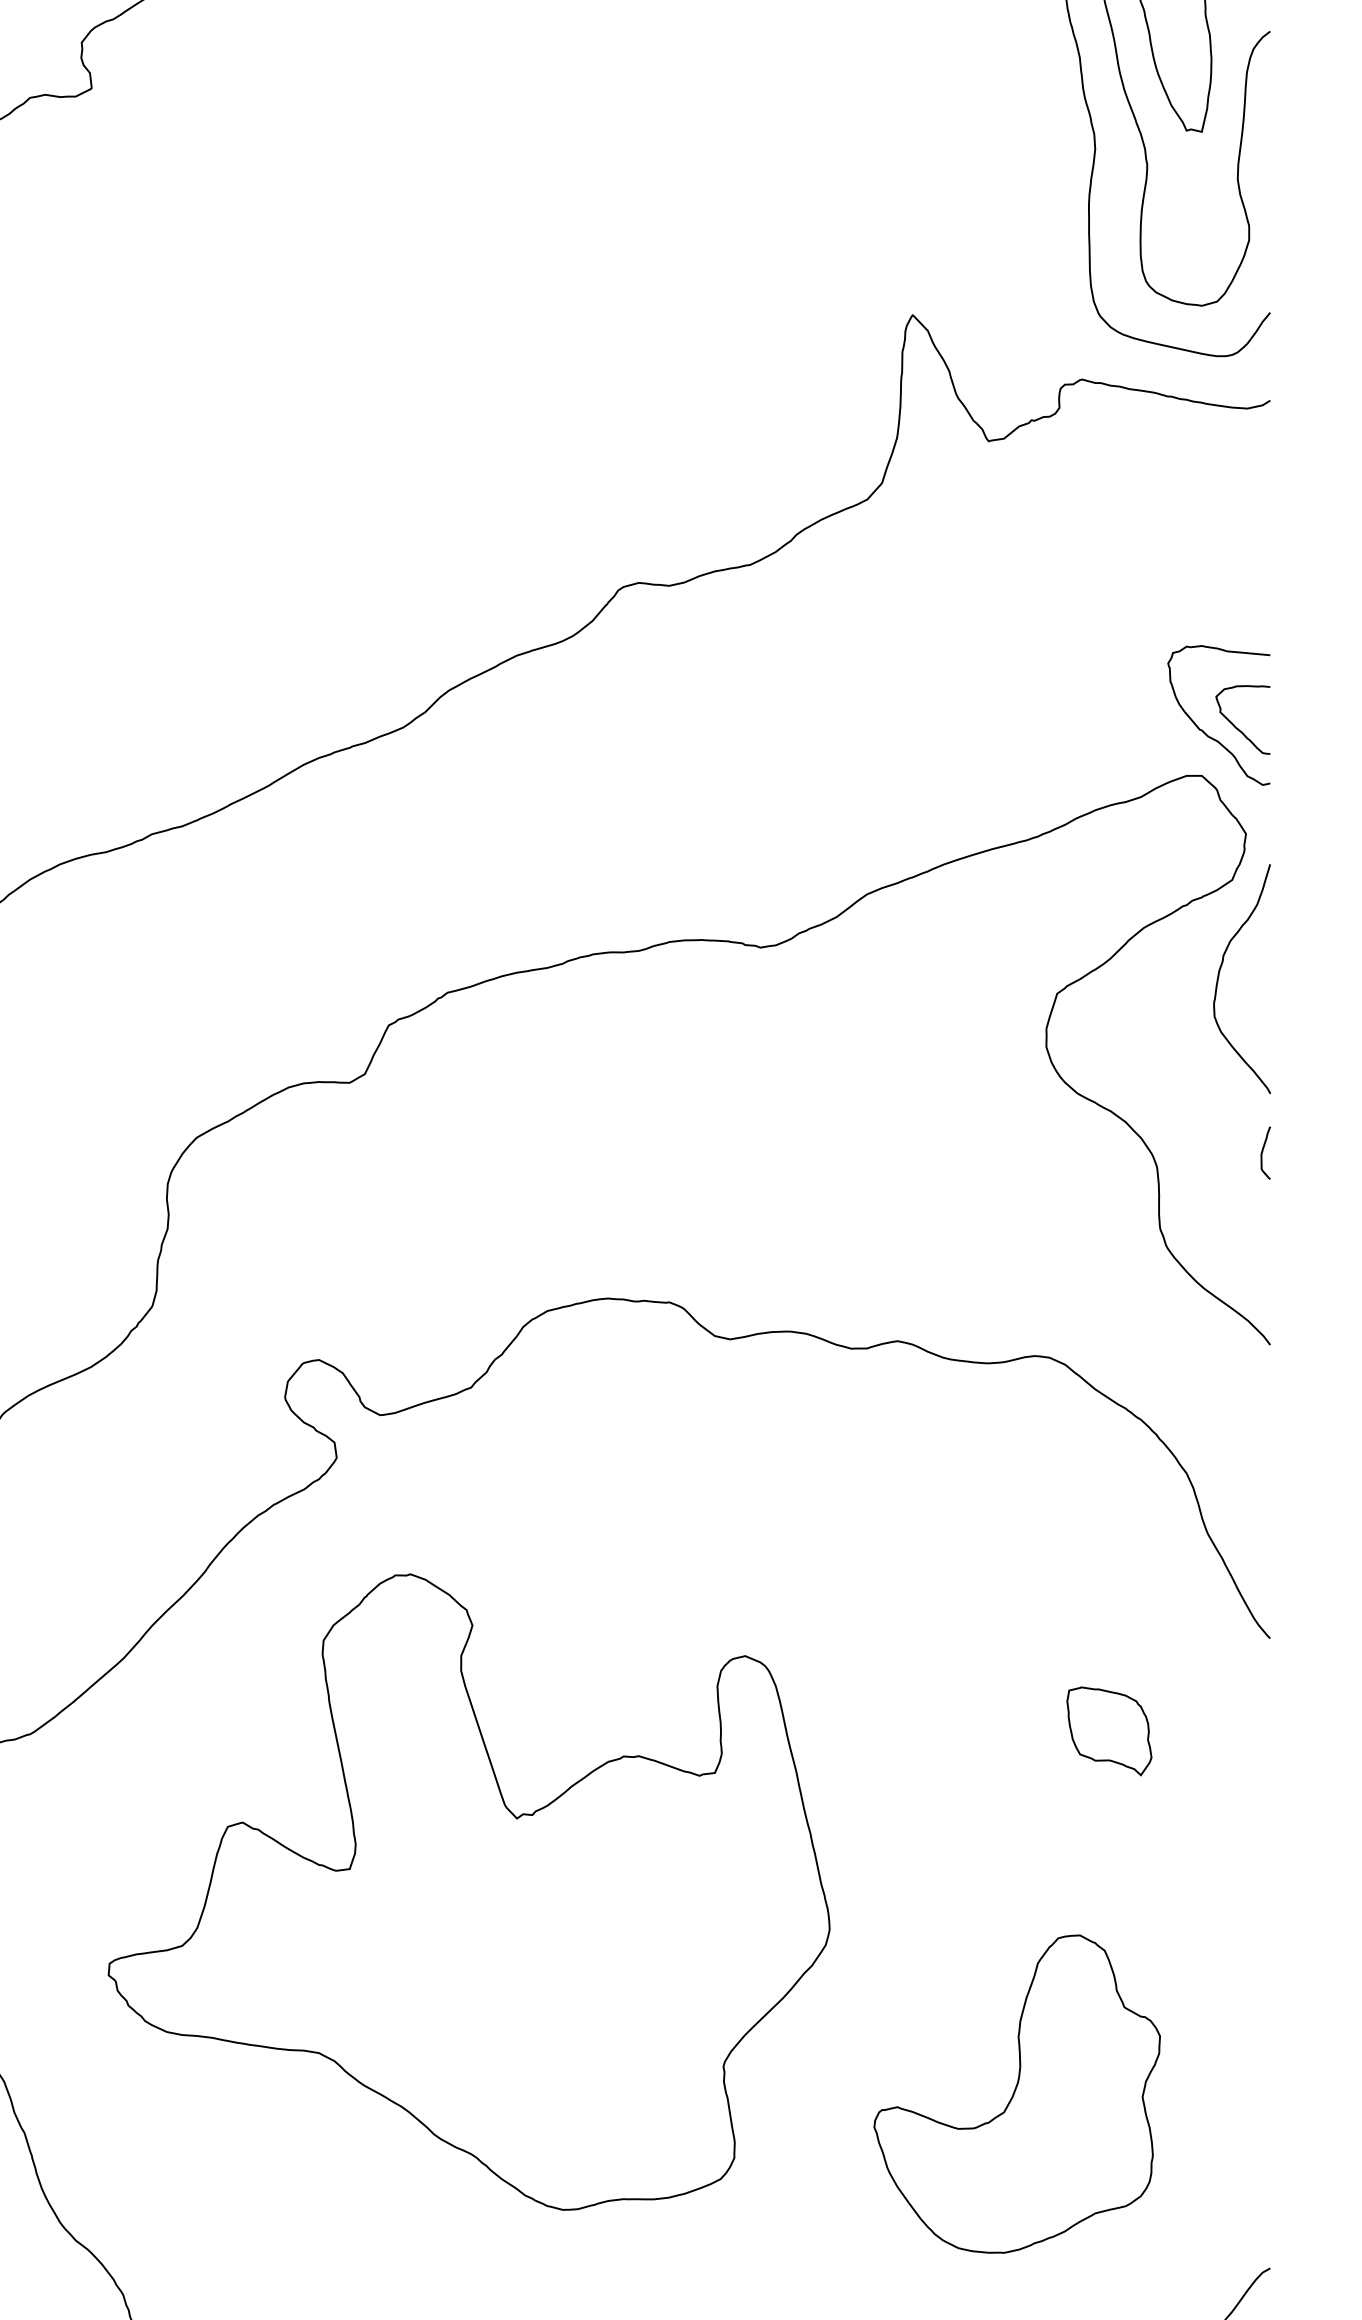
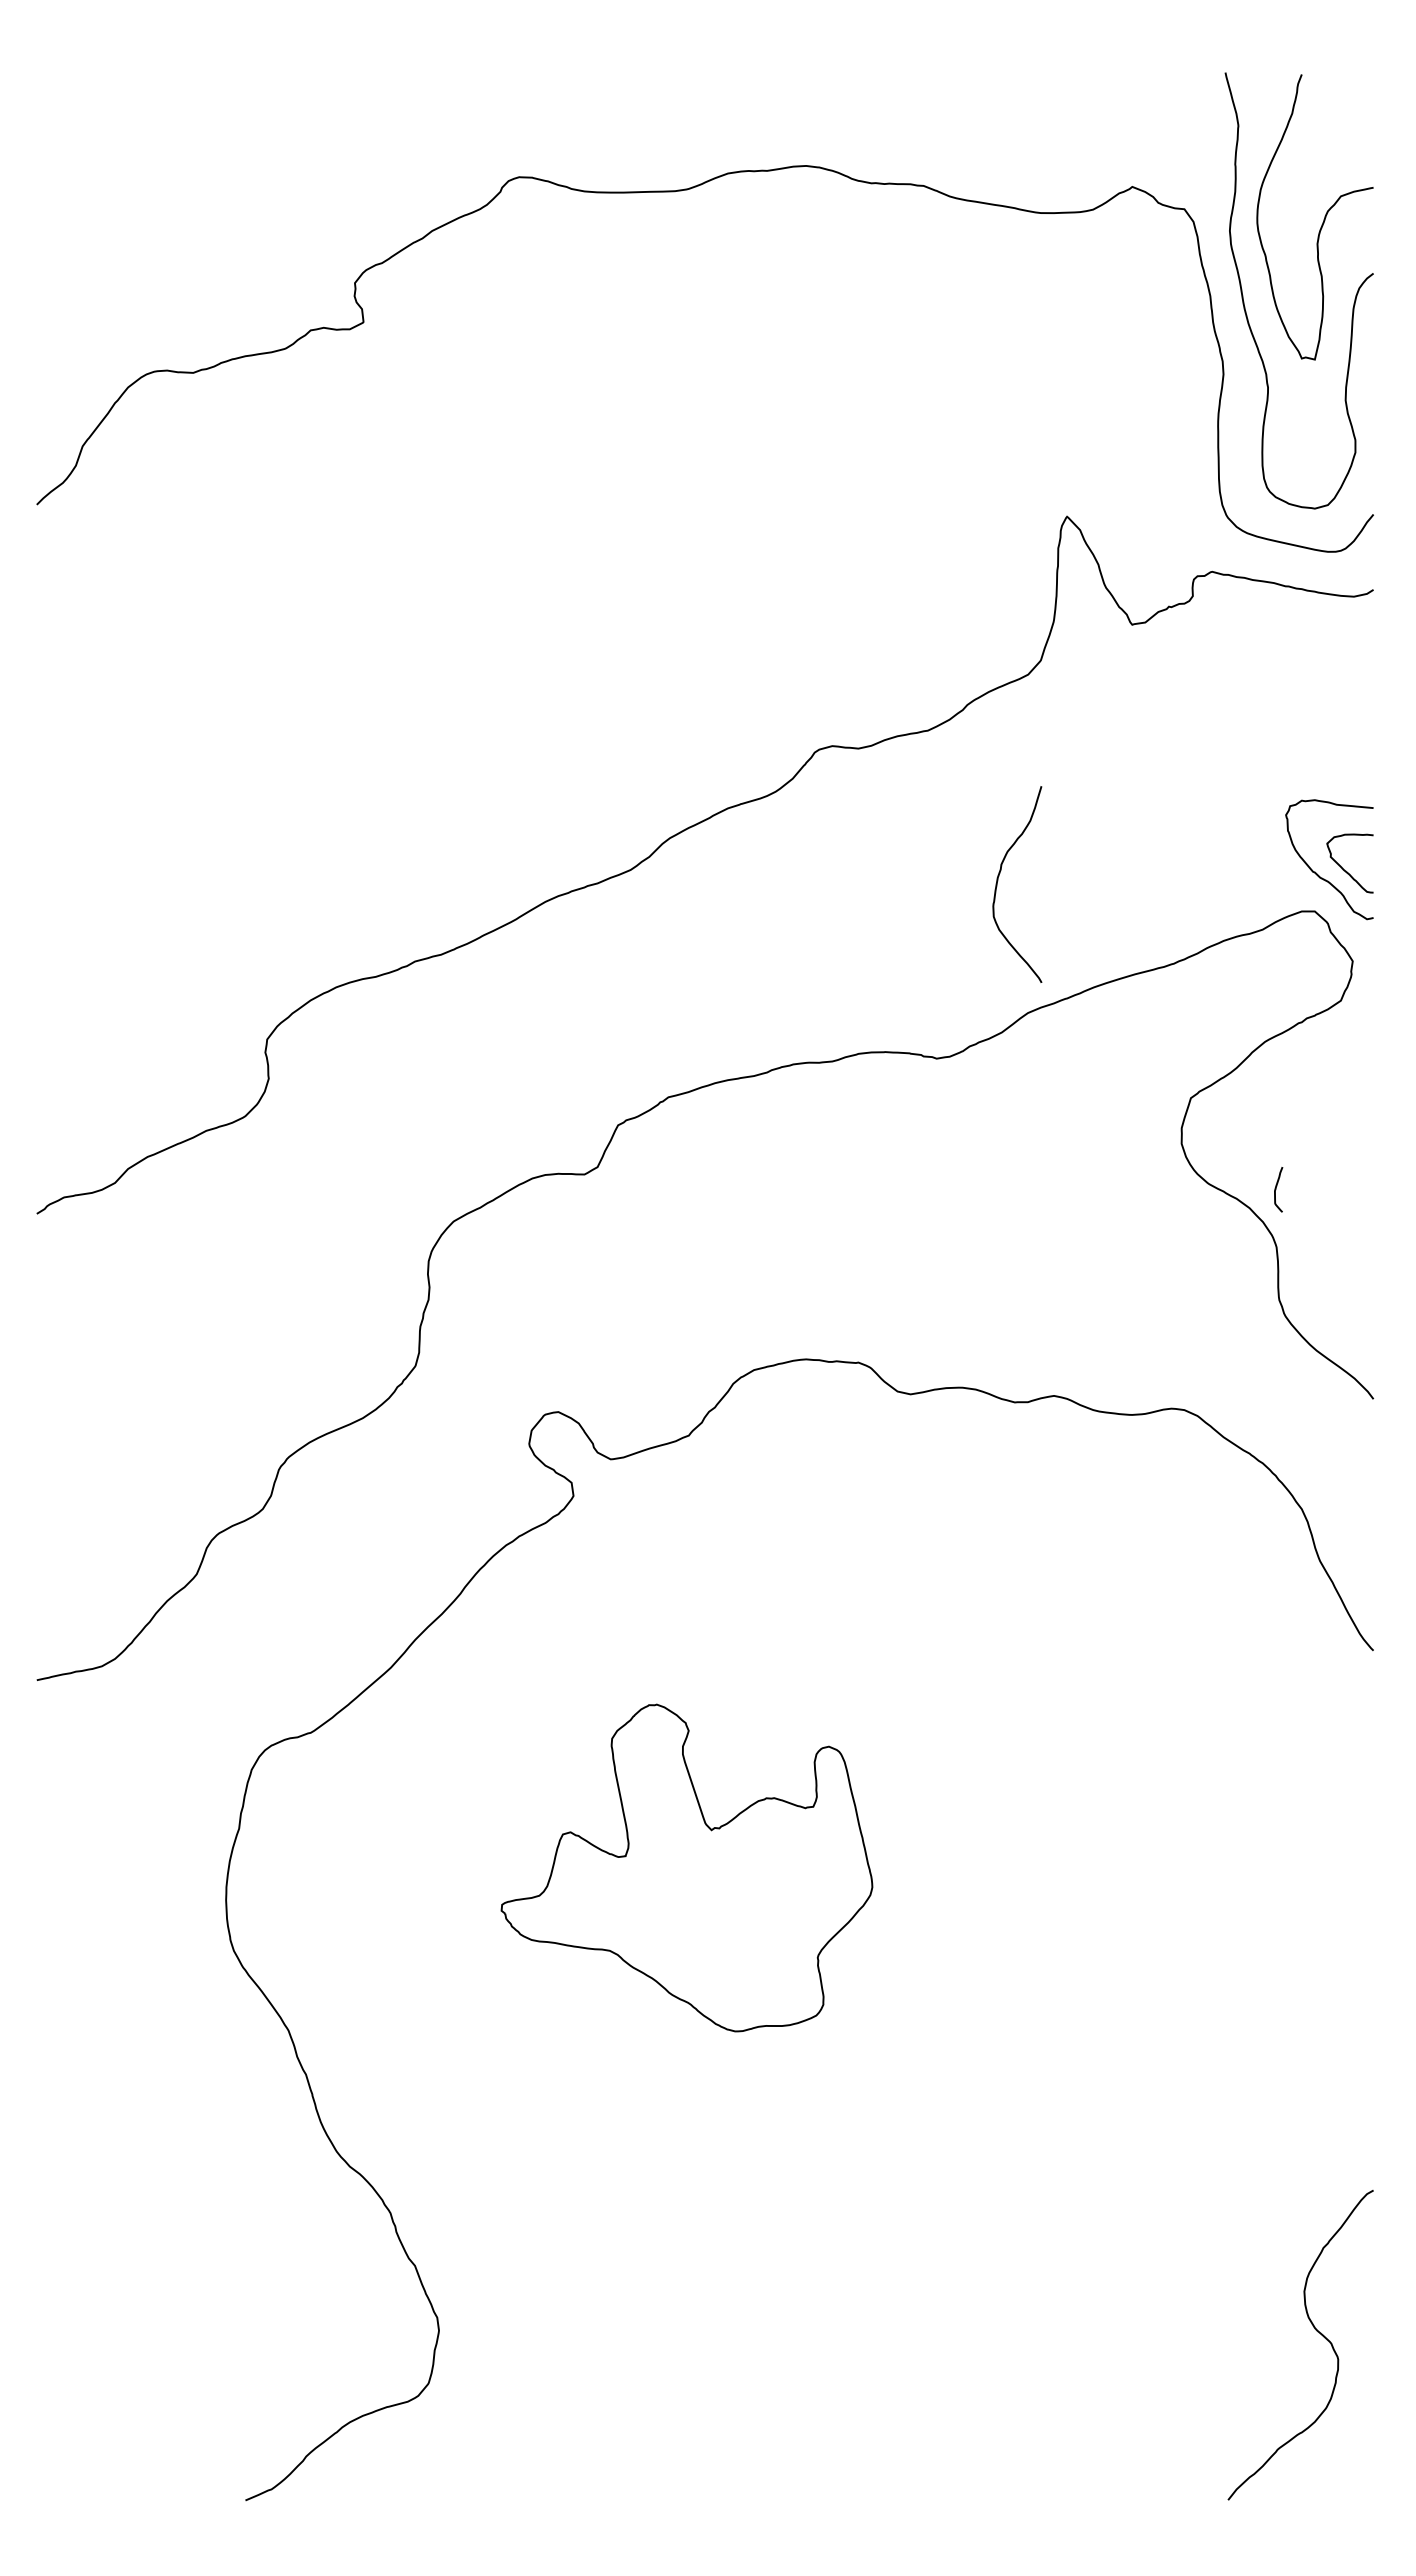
curve: (1220, 975) -> (998, 881), moved
curve: (1263, 1152) -> (1276, 1189), moved
part: (1109, 1730) -> (1235, 1729), removed
part: (468, 1891) -> (686, 1867), size x0.6
part: (1017, 2094) -> (1156, 2041), removed

